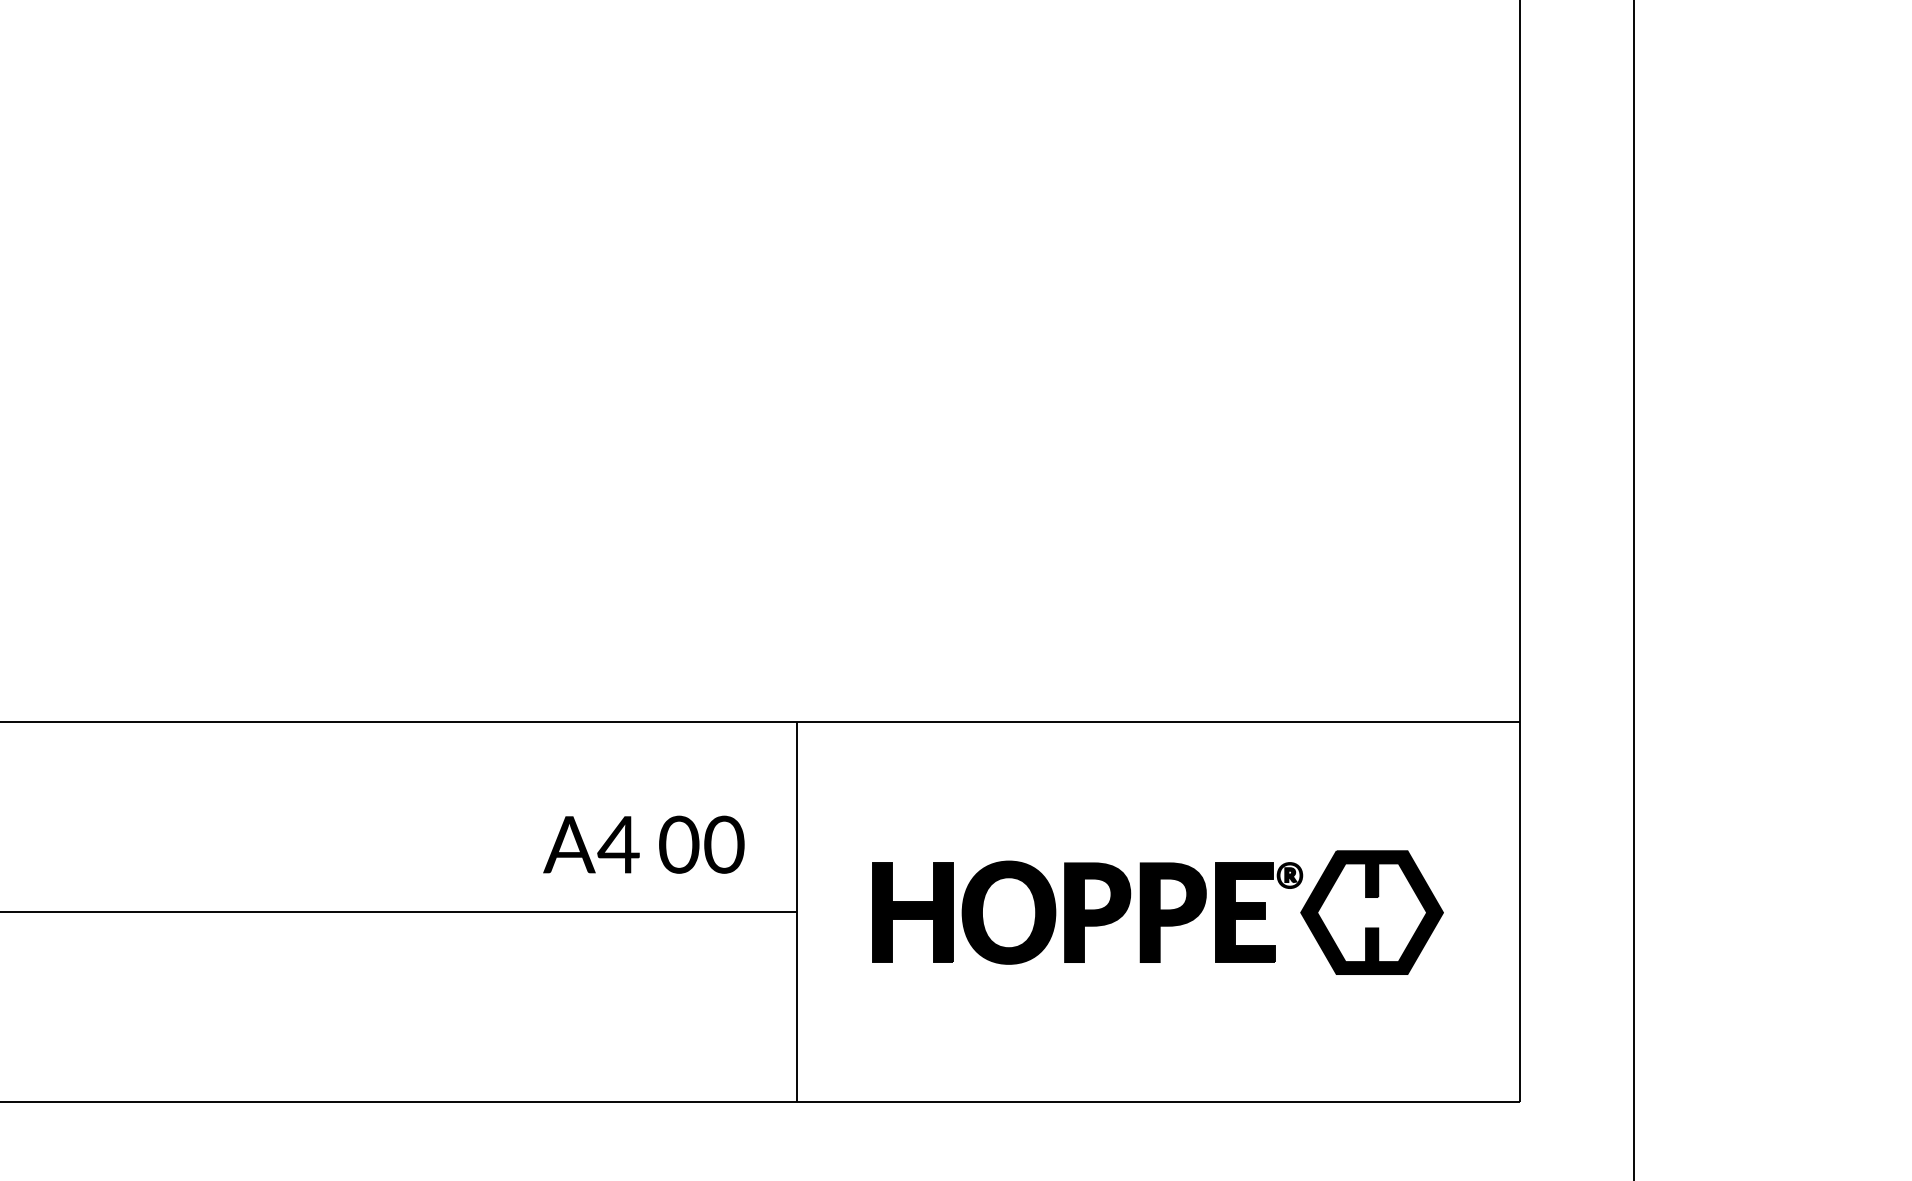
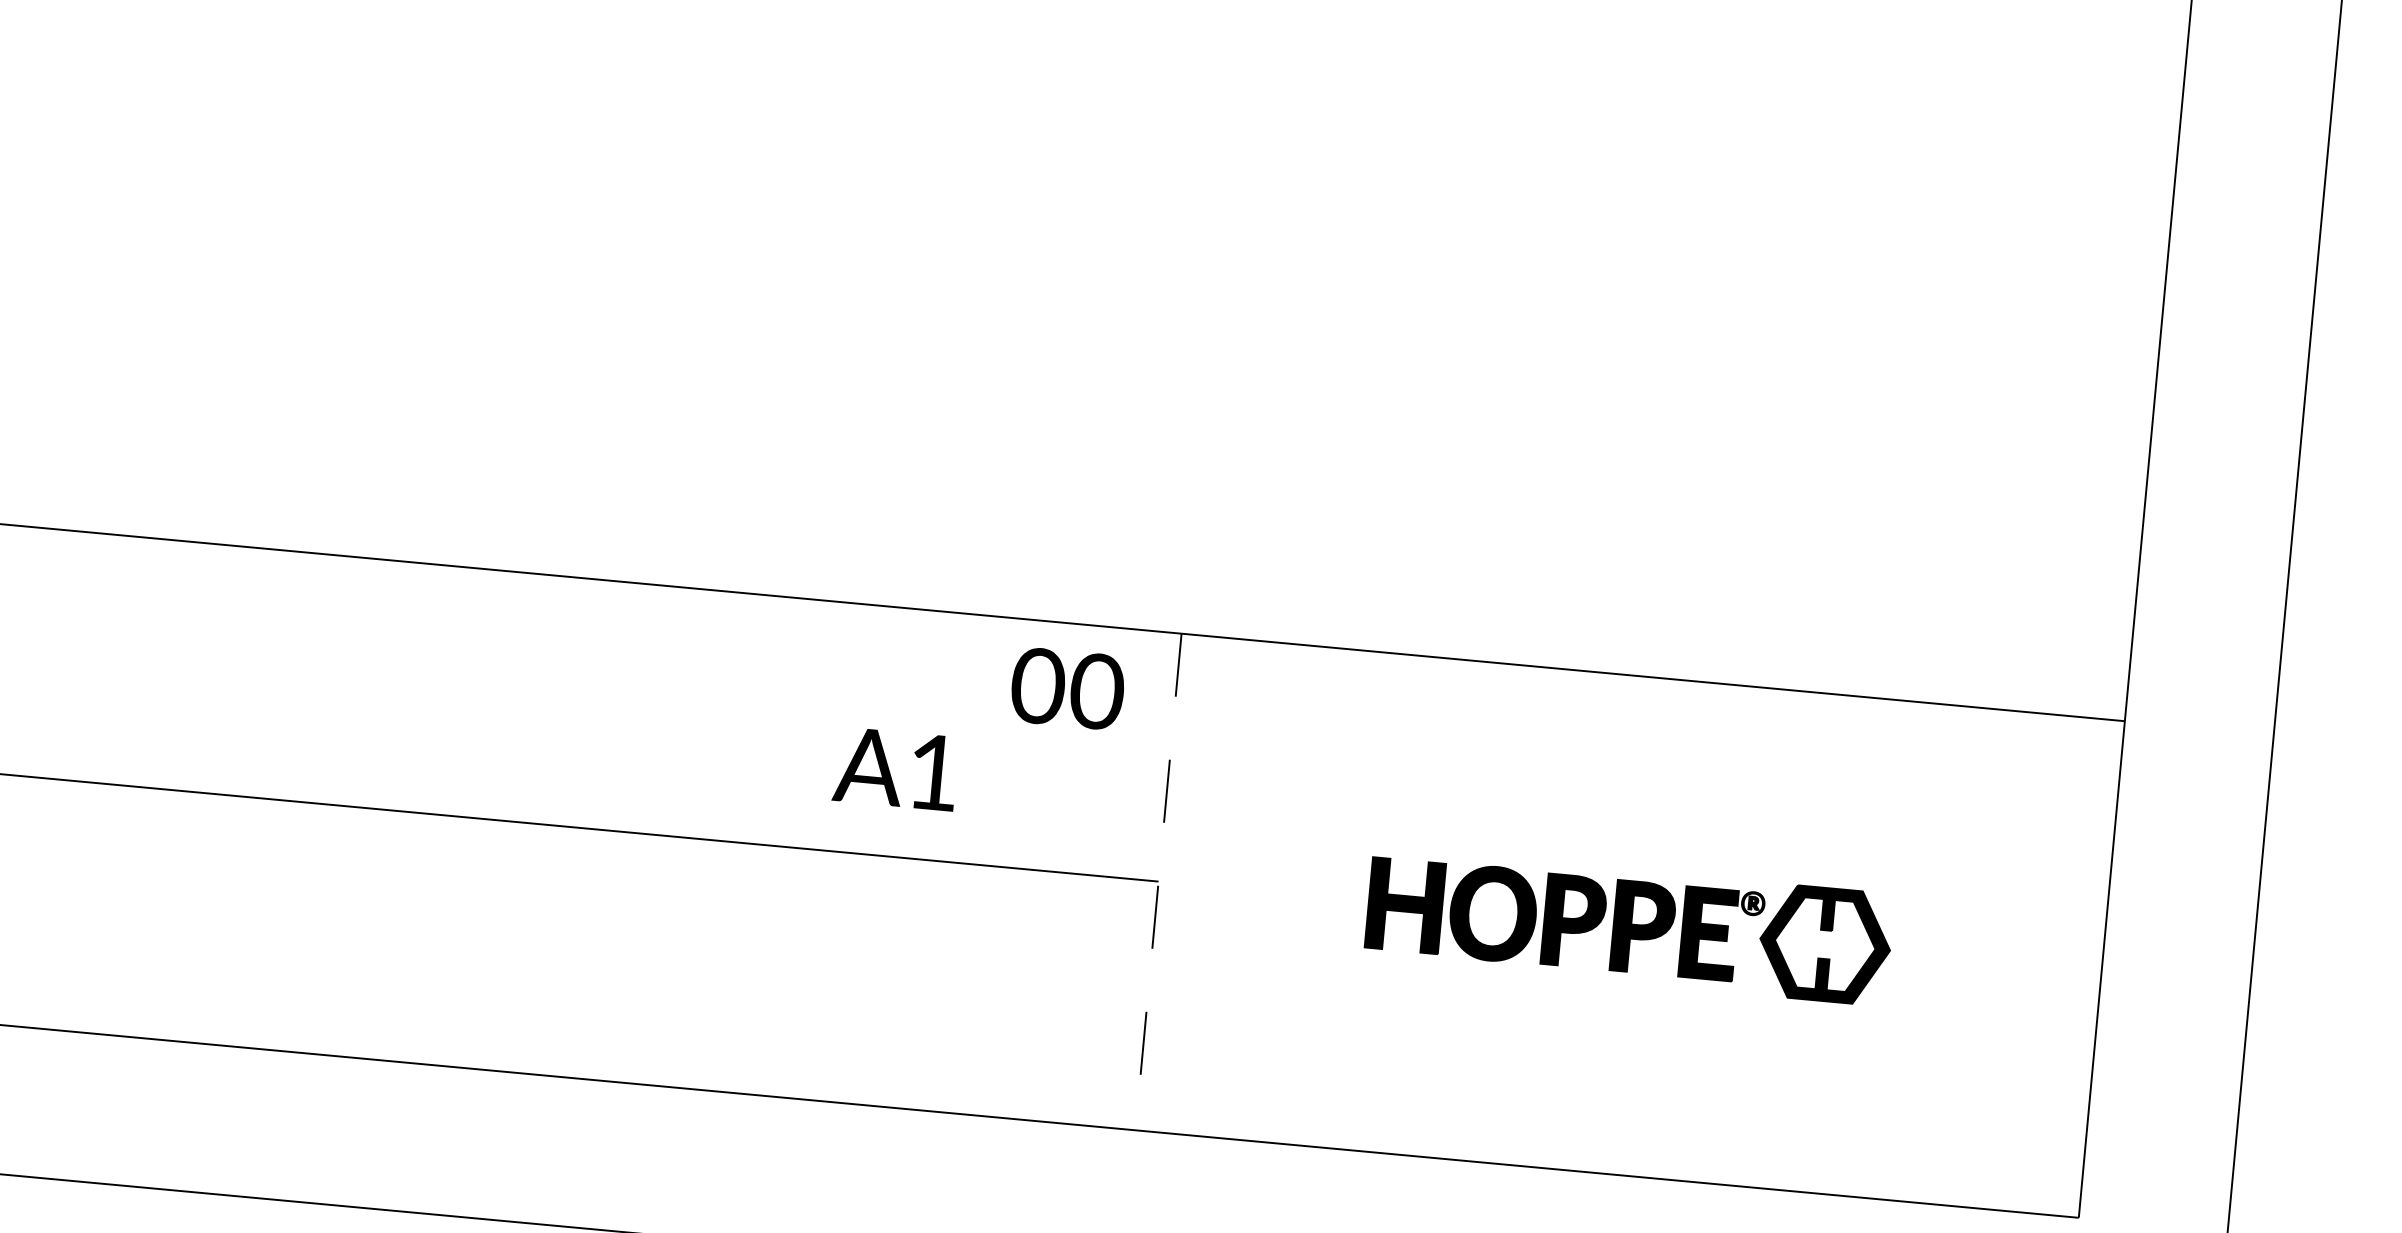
text: (618, 844) -> (933, 772), A4 -> A1
text: (701, 844) -> (1067, 688), moved
line: (797, 912) -> (1158, 882), solid -> dashed
part: (1157, 912) -> (1628, 926), size x0.7

